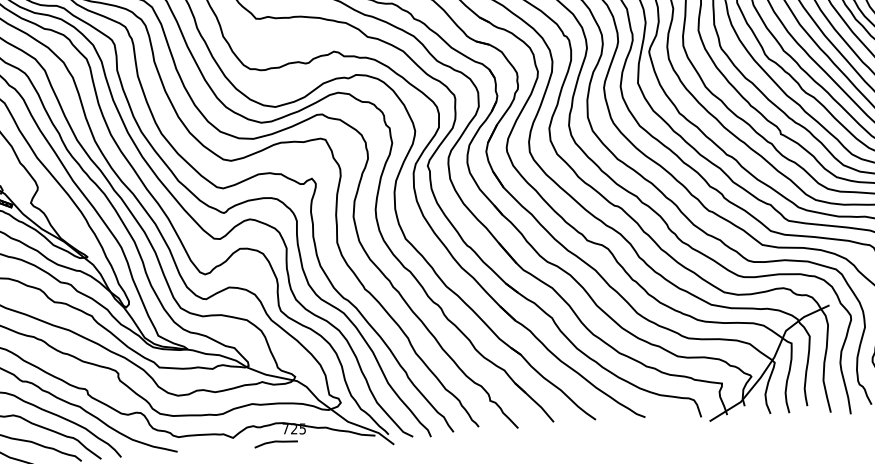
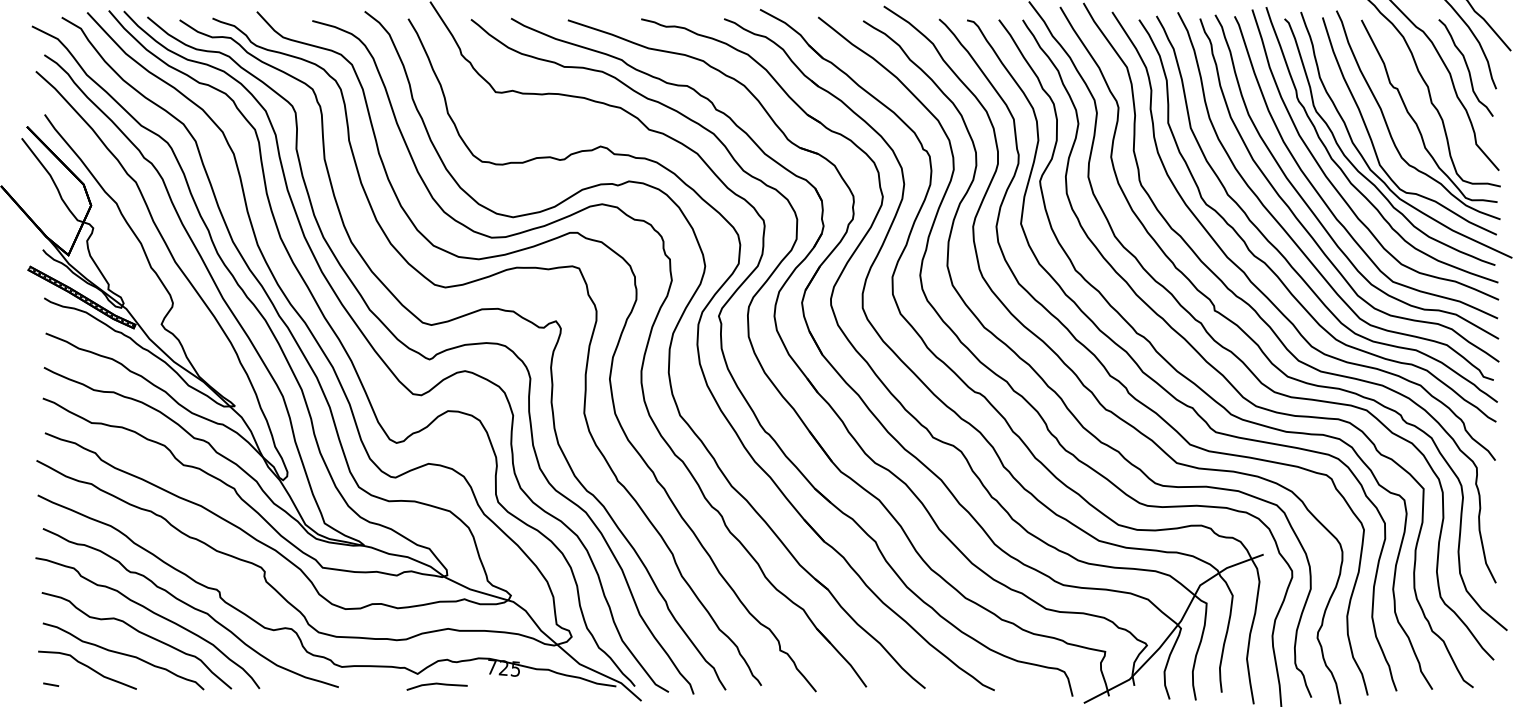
line: (275, 442) -> (436, 684), moved

